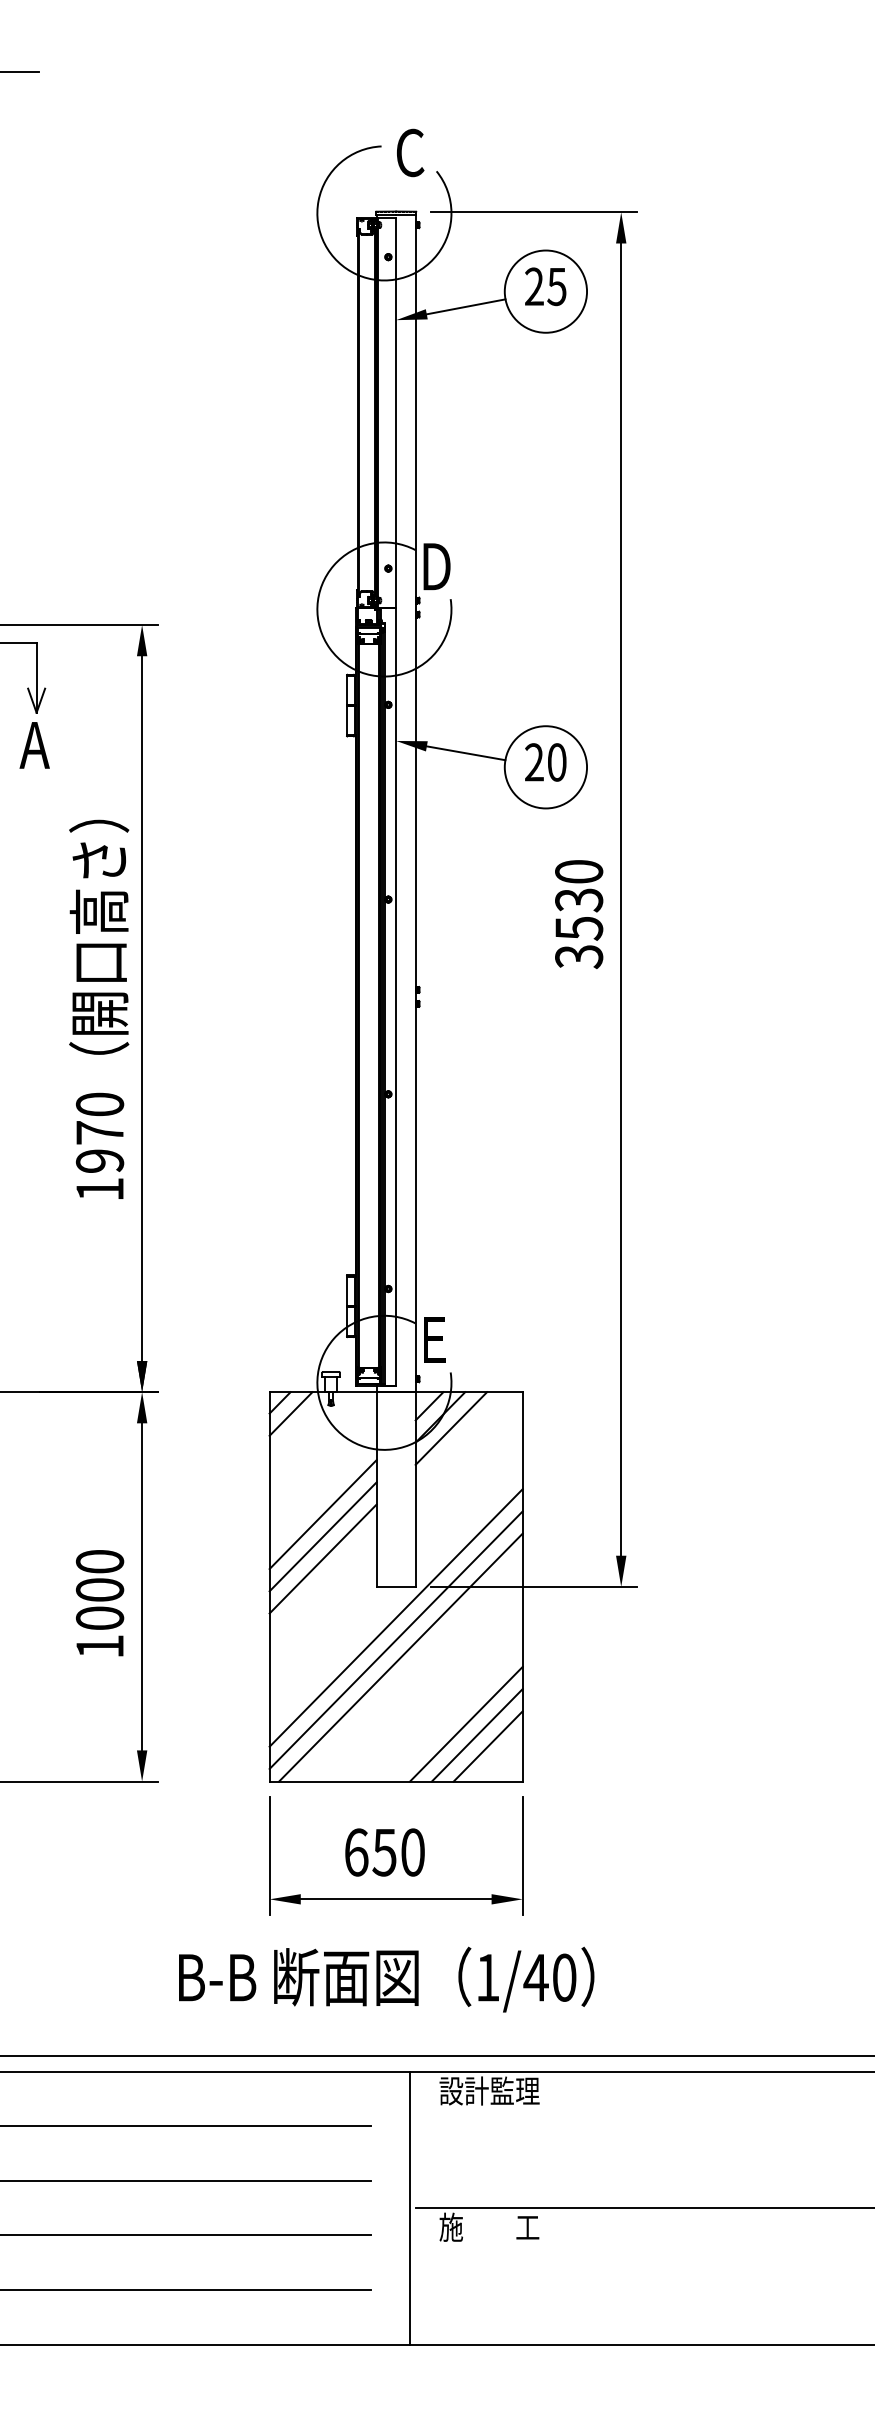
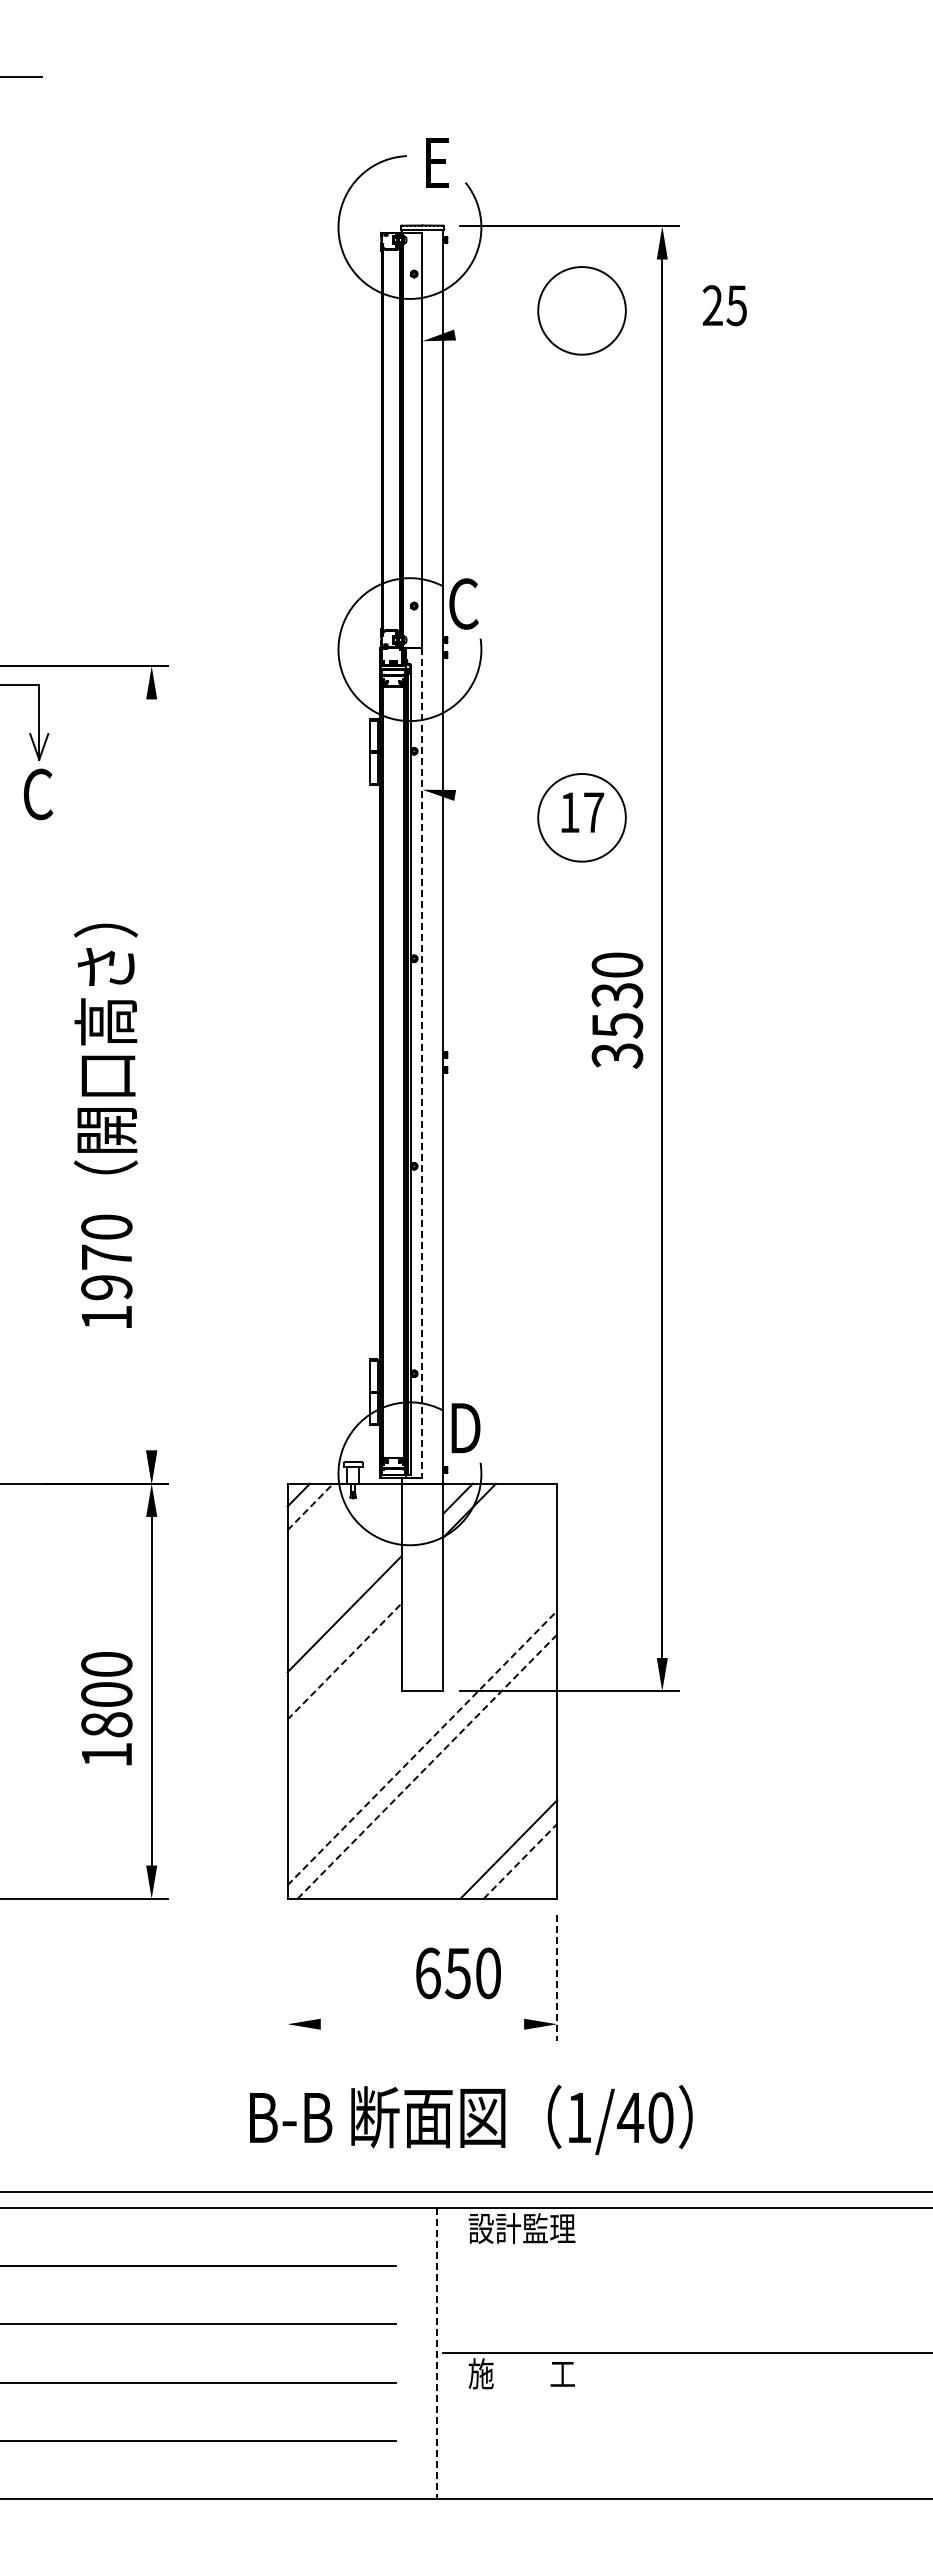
text: (410, 152) -> (437, 162), C -> E
text: (545, 286) -> (724, 305), moved
line: (465, 307) -> (496, 327), removed
text: (435, 566) -> (464, 603), D -> C
text: (34, 745) -> (37, 794), A -> C
line: (465, 752) -> (496, 802), removed
text: (545, 762) -> (581, 812), 20 -> 17
text: (579, 914) -> (617, 1010), moved
line: (396, 996) -> (422, 1062), solid -> dashed
line: (141, 1008) -> (151, 1074), removed
text: (98, 1009) -> (105, 1125), moved
text: (436, 1340) -> (465, 1428), E -> D
line: (291, 1414) -> (310, 1507), solid -> dashed
line: (451, 1428) -> (481, 1522), removed
line: (323, 1536) -> (344, 1637), removed
line: (323, 1558) -> (345, 1661), solid -> dashed
text: (99, 1618) -> (106, 1724), 1000 -> 1800
line: (396, 1618) -> (422, 1724), removed
line: (396, 1639) -> (422, 1747), solid -> dashed
line: (400, 1657) -> (427, 1766), solid -> dashed
line: (466, 1724) -> (497, 1837), removed
line: (488, 1745) -> (520, 1860), solid -> dashed
text: (384, 1852) -> (458, 1973), moved
line: (269, 1855) -> (287, 1977), removed
line: (522, 1856) -> (557, 1978), solid -> dashed
line: (396, 1899) -> (422, 2024), removed
text: (386, 1979) -> (471, 2119), moved
line: (410, 2208) -> (437, 2353), solid -> dashed

